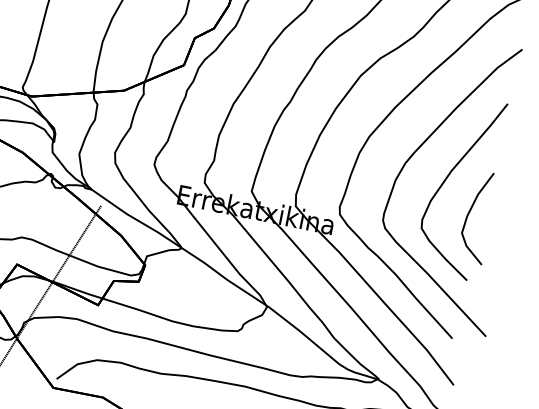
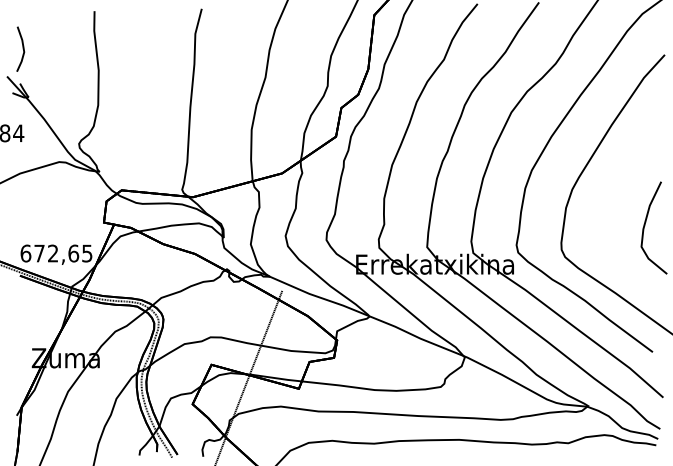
curve: (448, 177) -> (617, 194), removed

